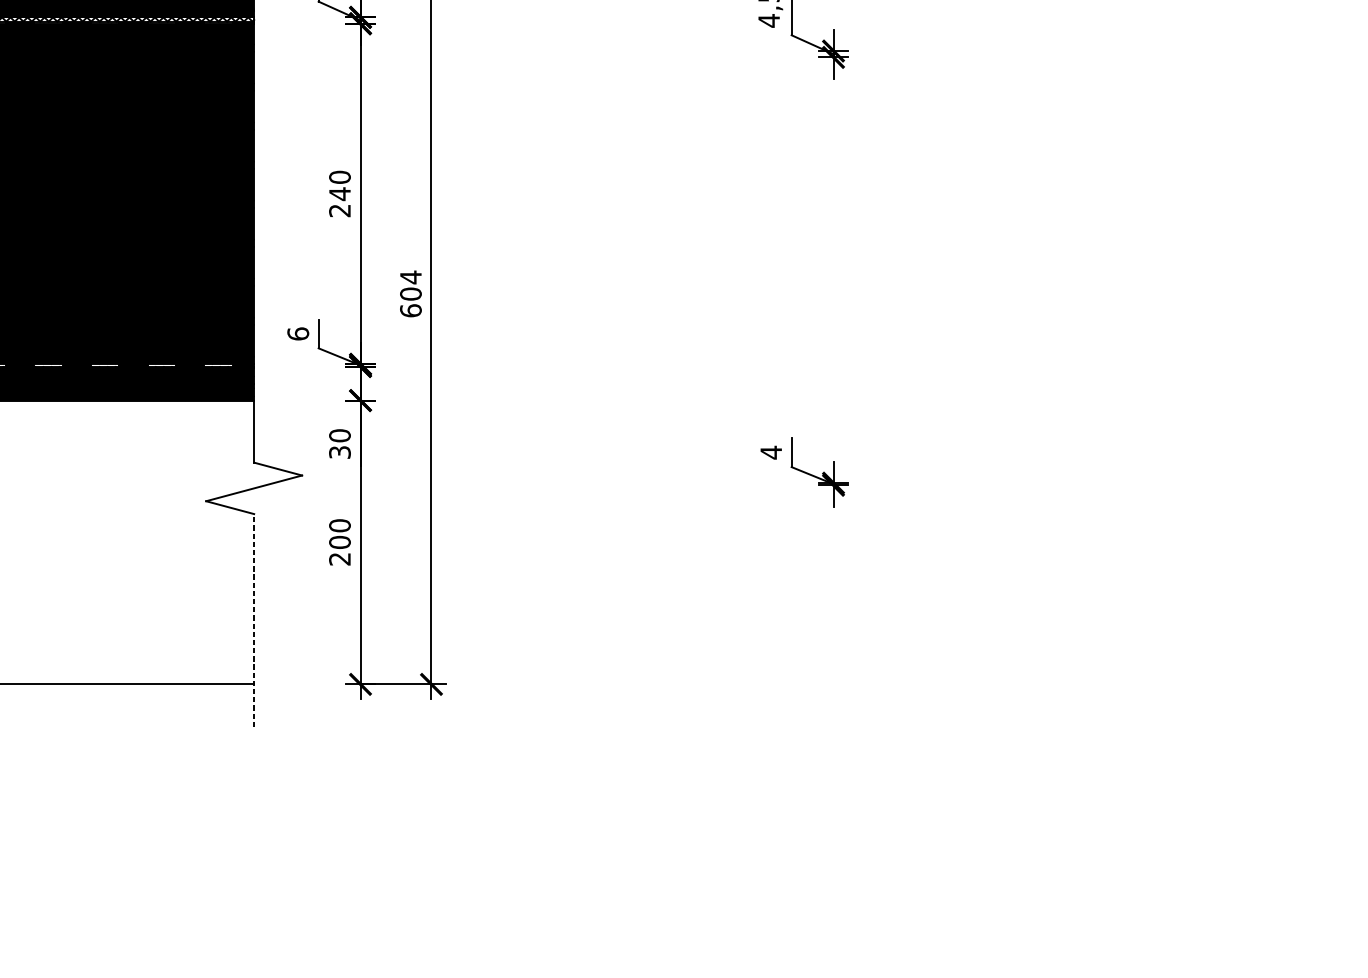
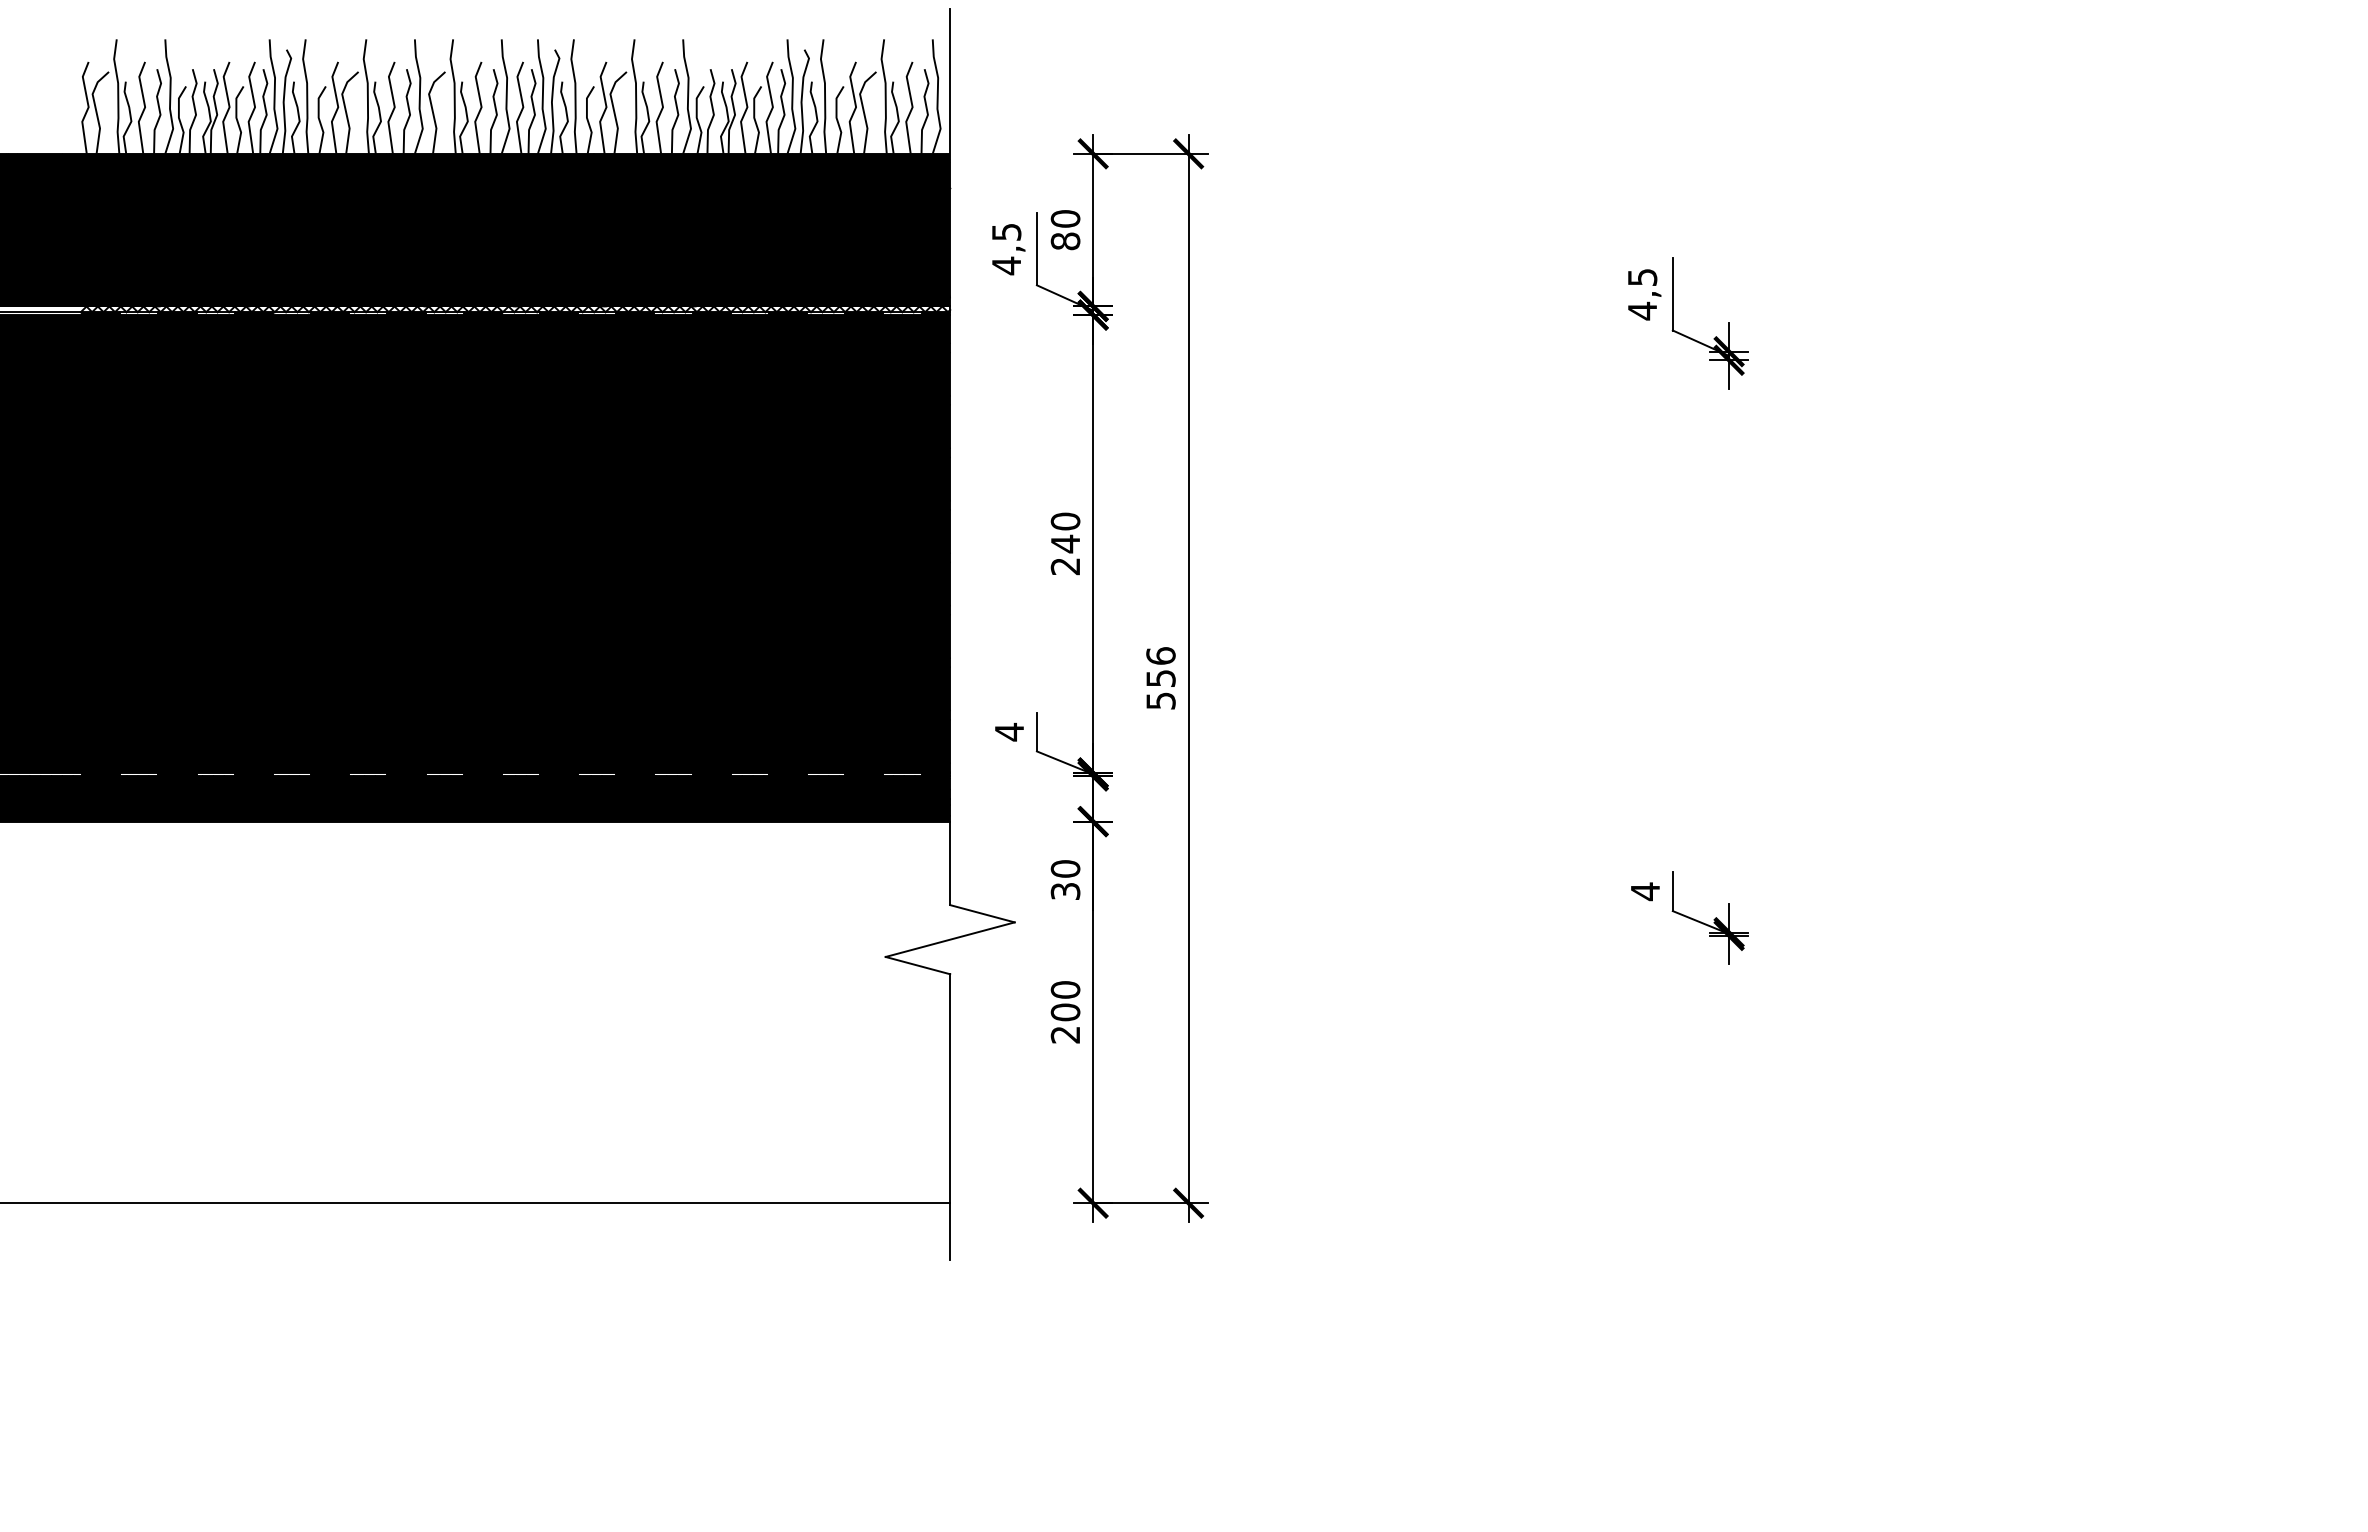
text: (410, 293) -> (1160, 677), 604 -> 556
text: (298, 333) -> (1009, 731), 6 -> 4
line: (254, 619) -> (950, 1116), dashed -> solid

